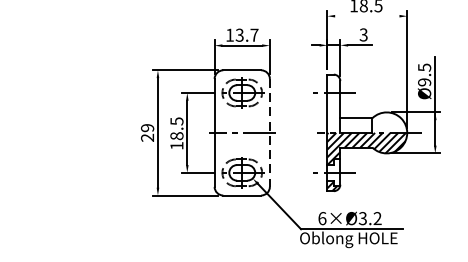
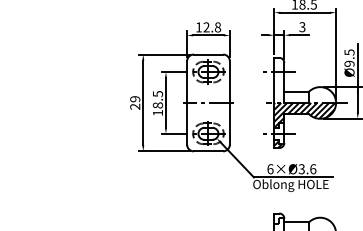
line: (367, 15) -> (305, 12), added
text: (247, 35) -> (212, 27), 13.7 -> 12.8
line: (269, 132) -> (229, 102), dashed -> solid
text: (378, 218) -> (313, 169), 6×Ø3.2 -> 6×Ø3.6

